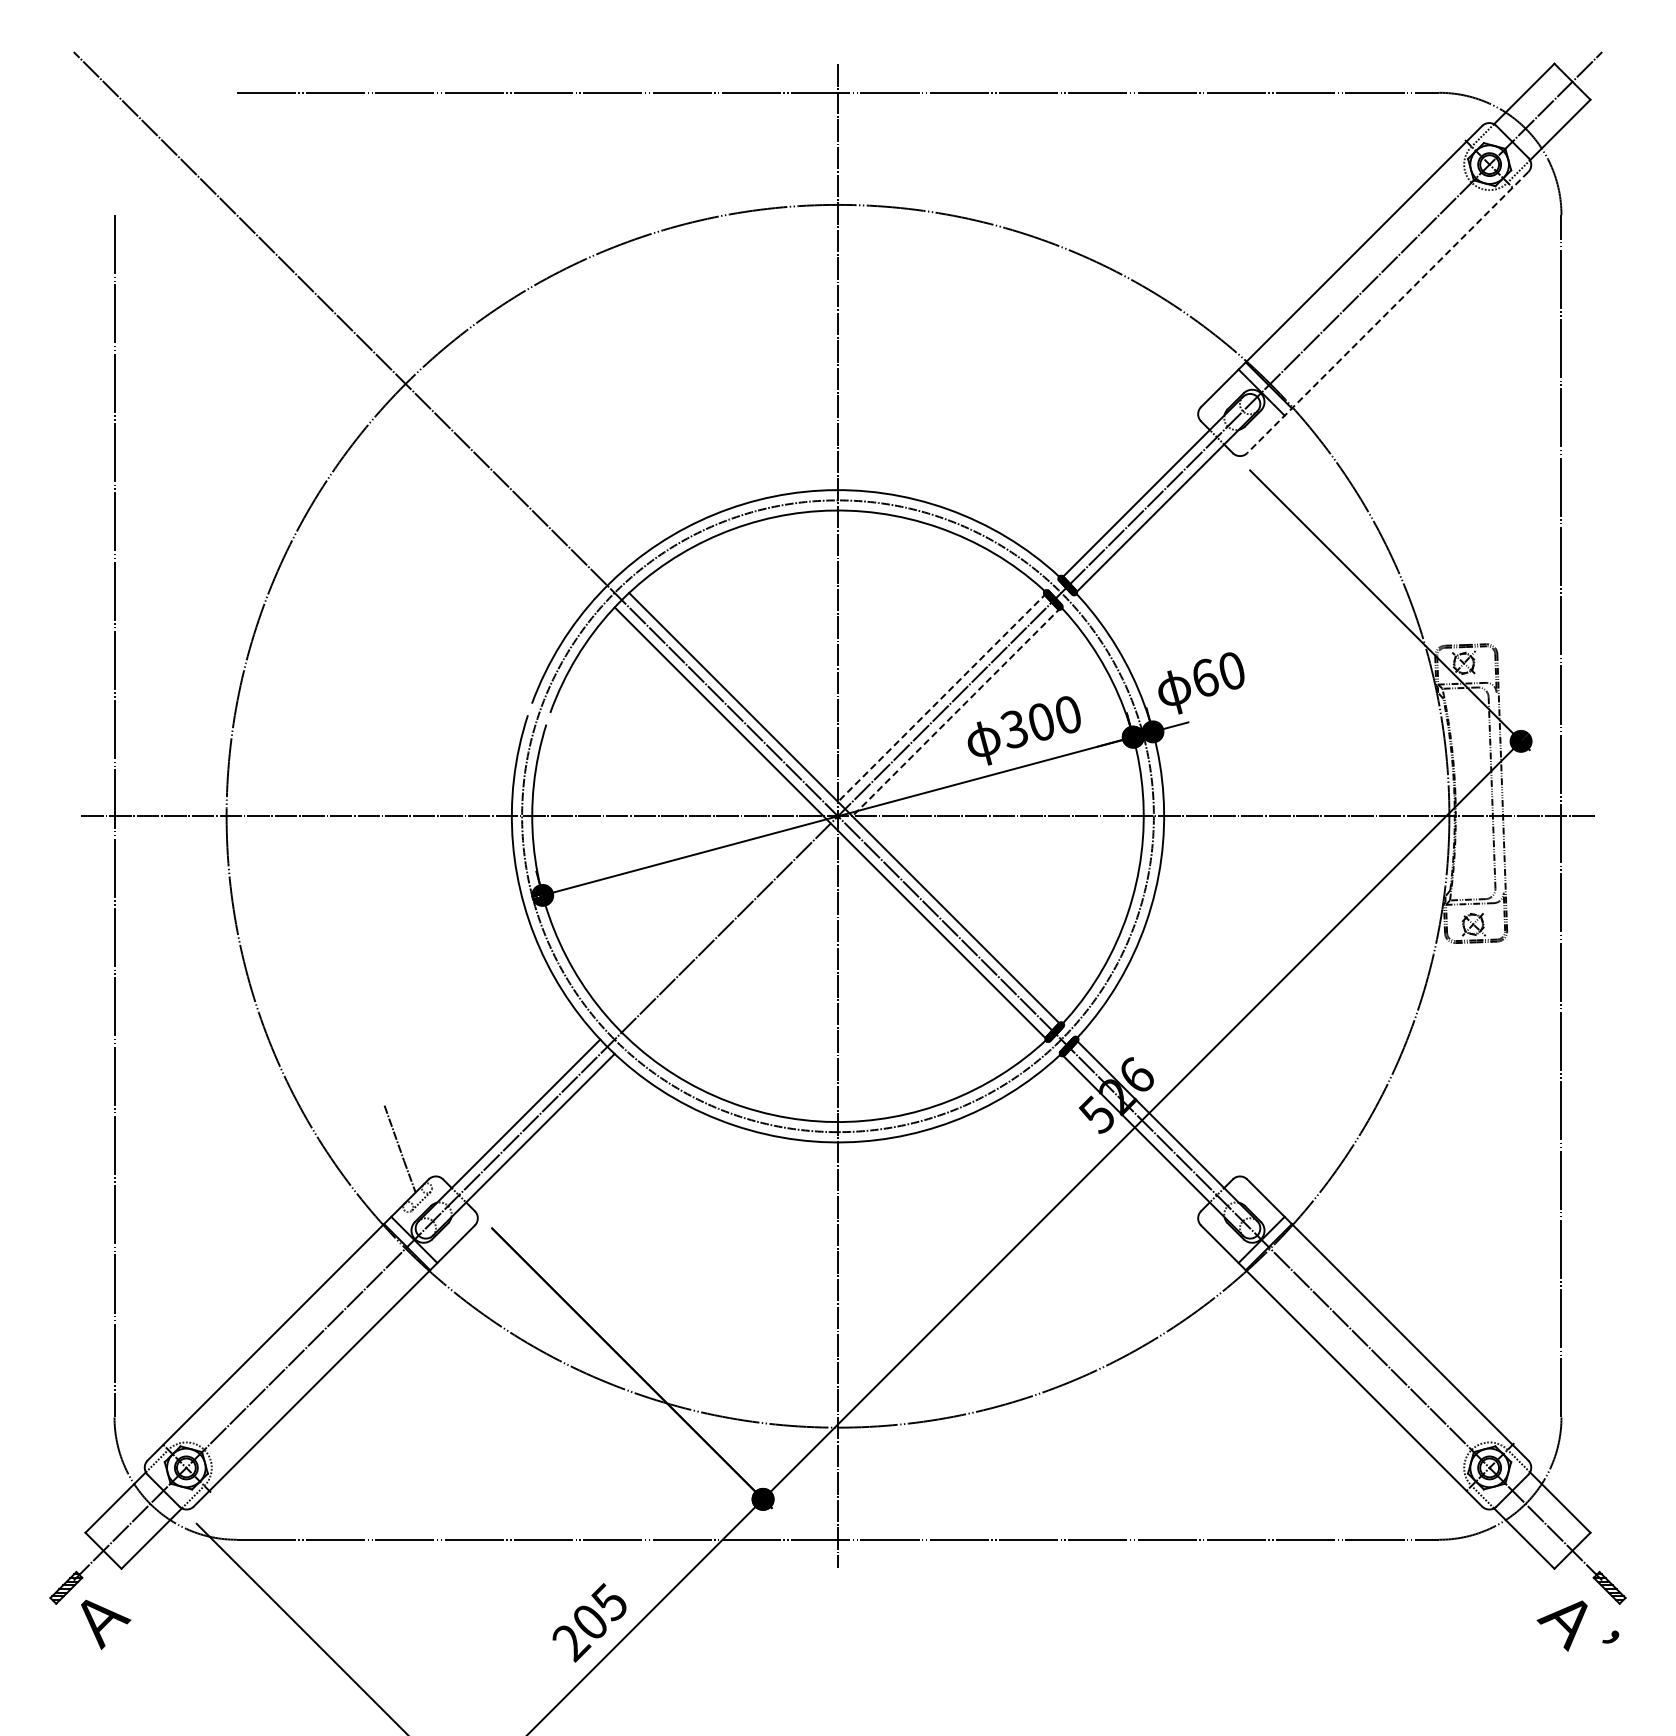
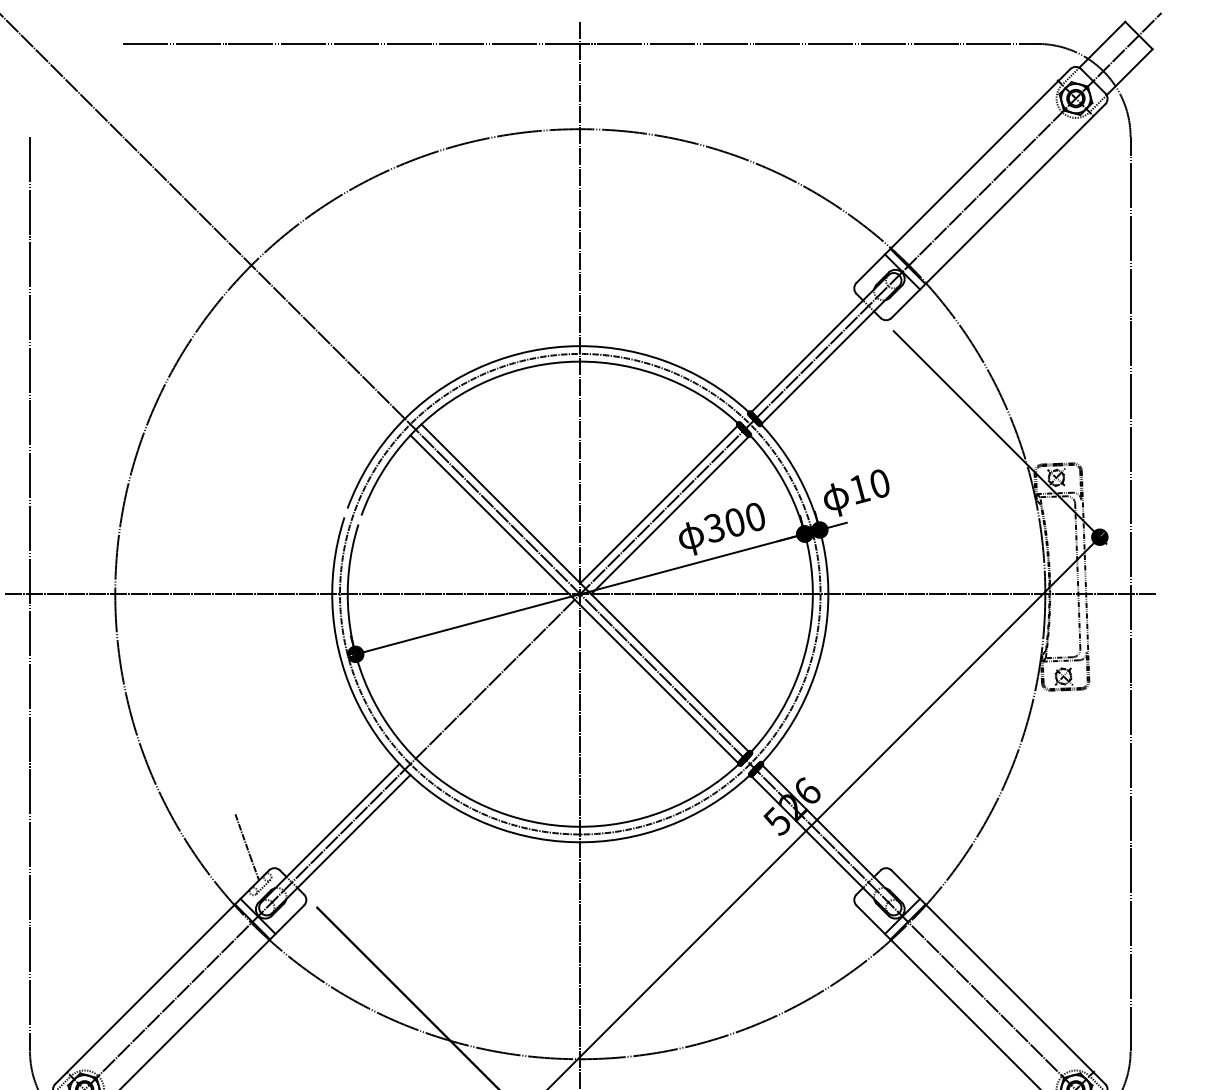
line: (1387, 312) -> (998, 211), dashed -> solid
text: (1206, 678) -> (860, 489), 60 -> 10
line: (942, 697) -> (659, 503), dashed -> solid
line: (956, 711) -> (670, 514), dashed -> solid

